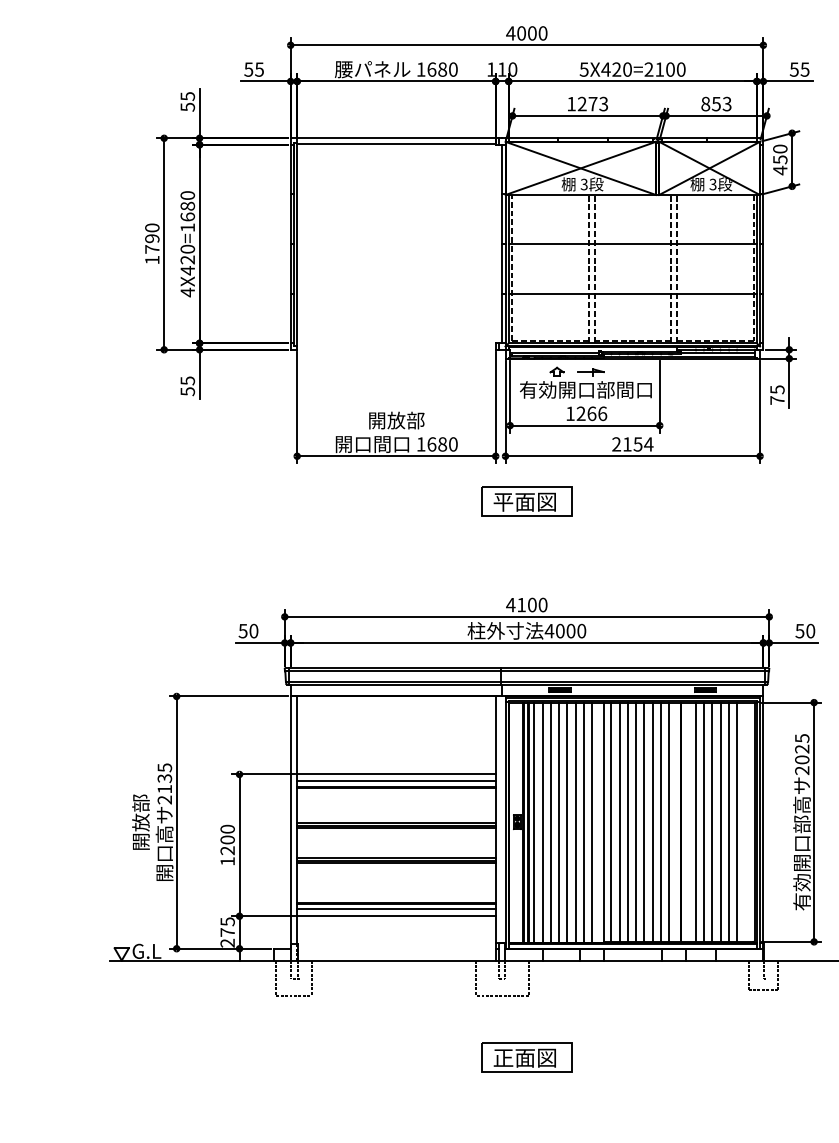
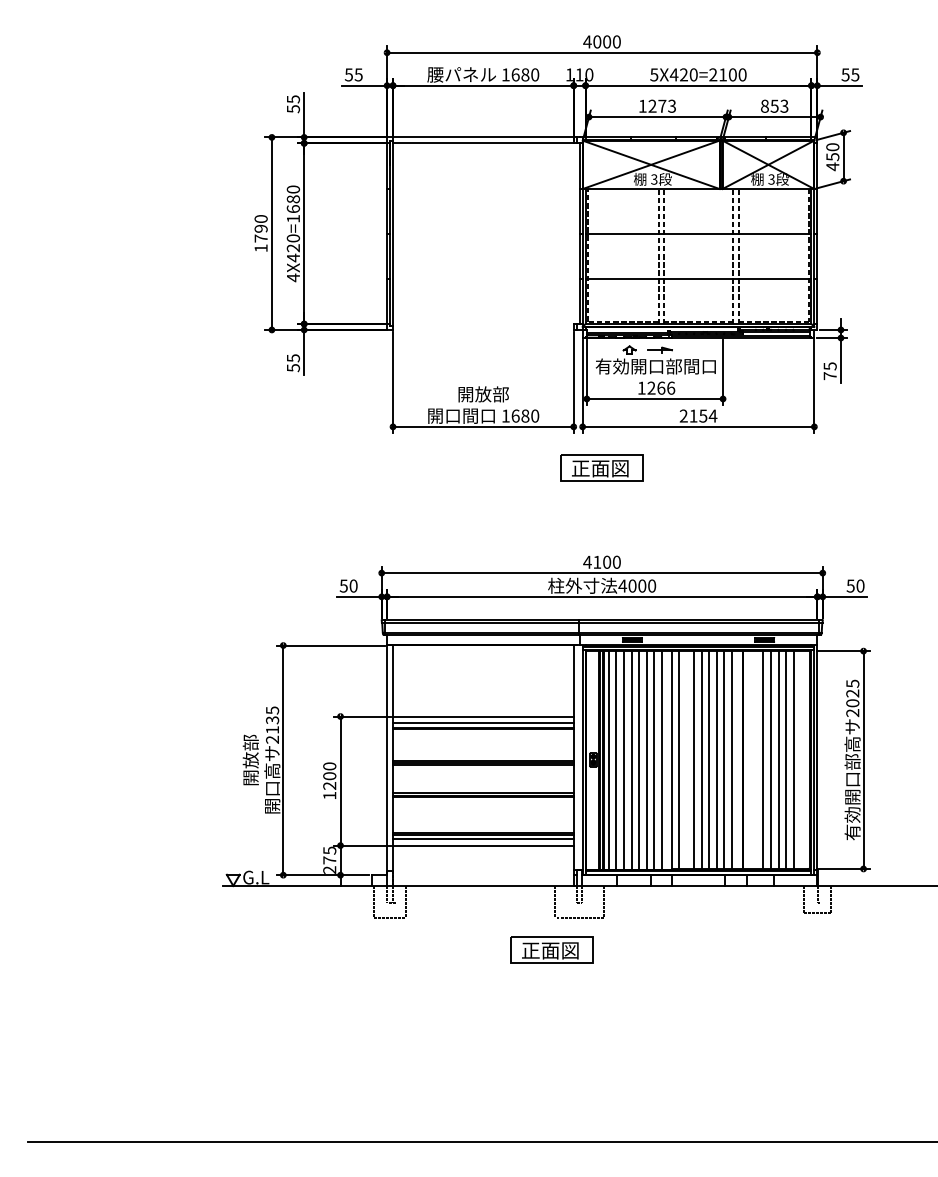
text: (503, 501) -> (580, 468), 平面図 -> 正面図
line: (619, 822) -> (686, 760), removed
line: (695, 822) -> (755, 760), removed
part: (526, 1056) -> (551, 949), moved

